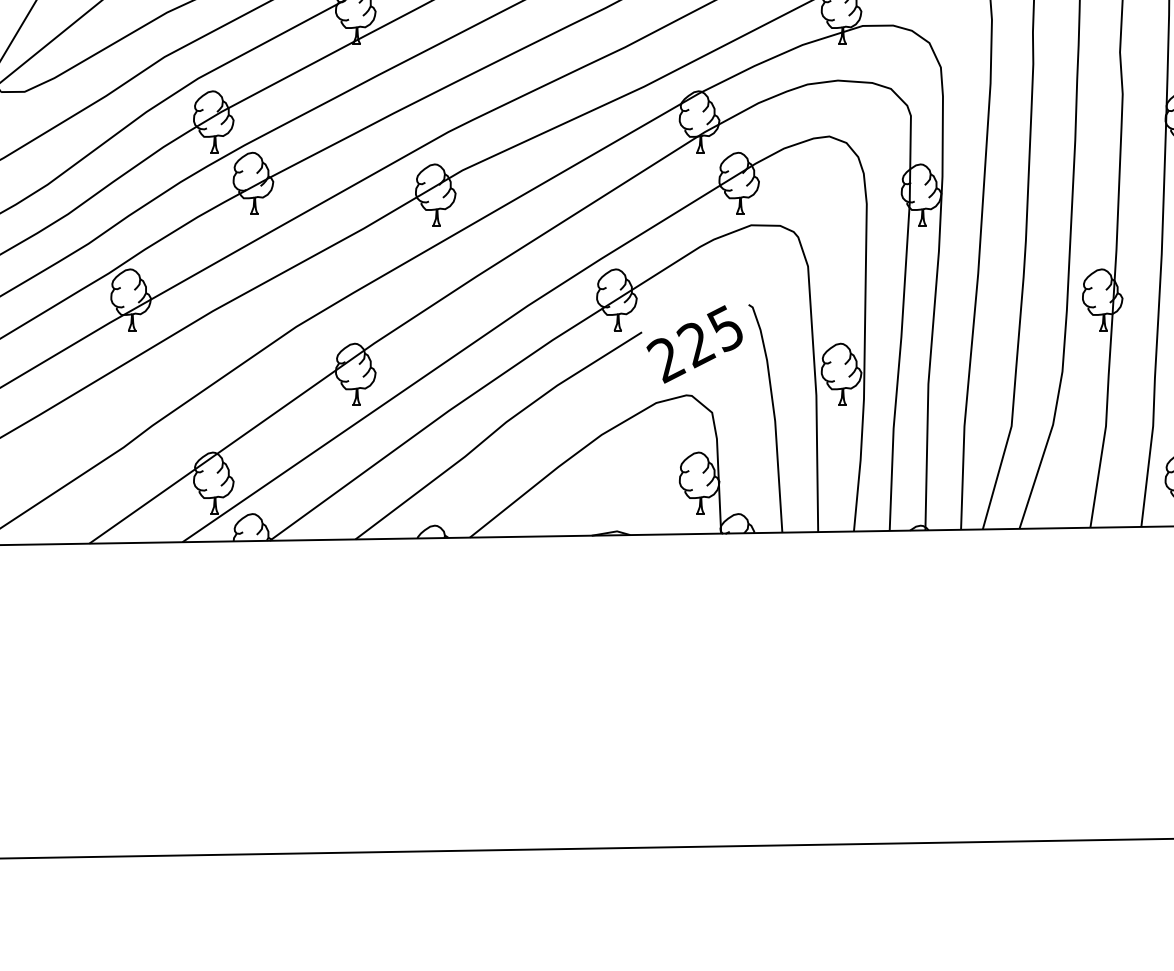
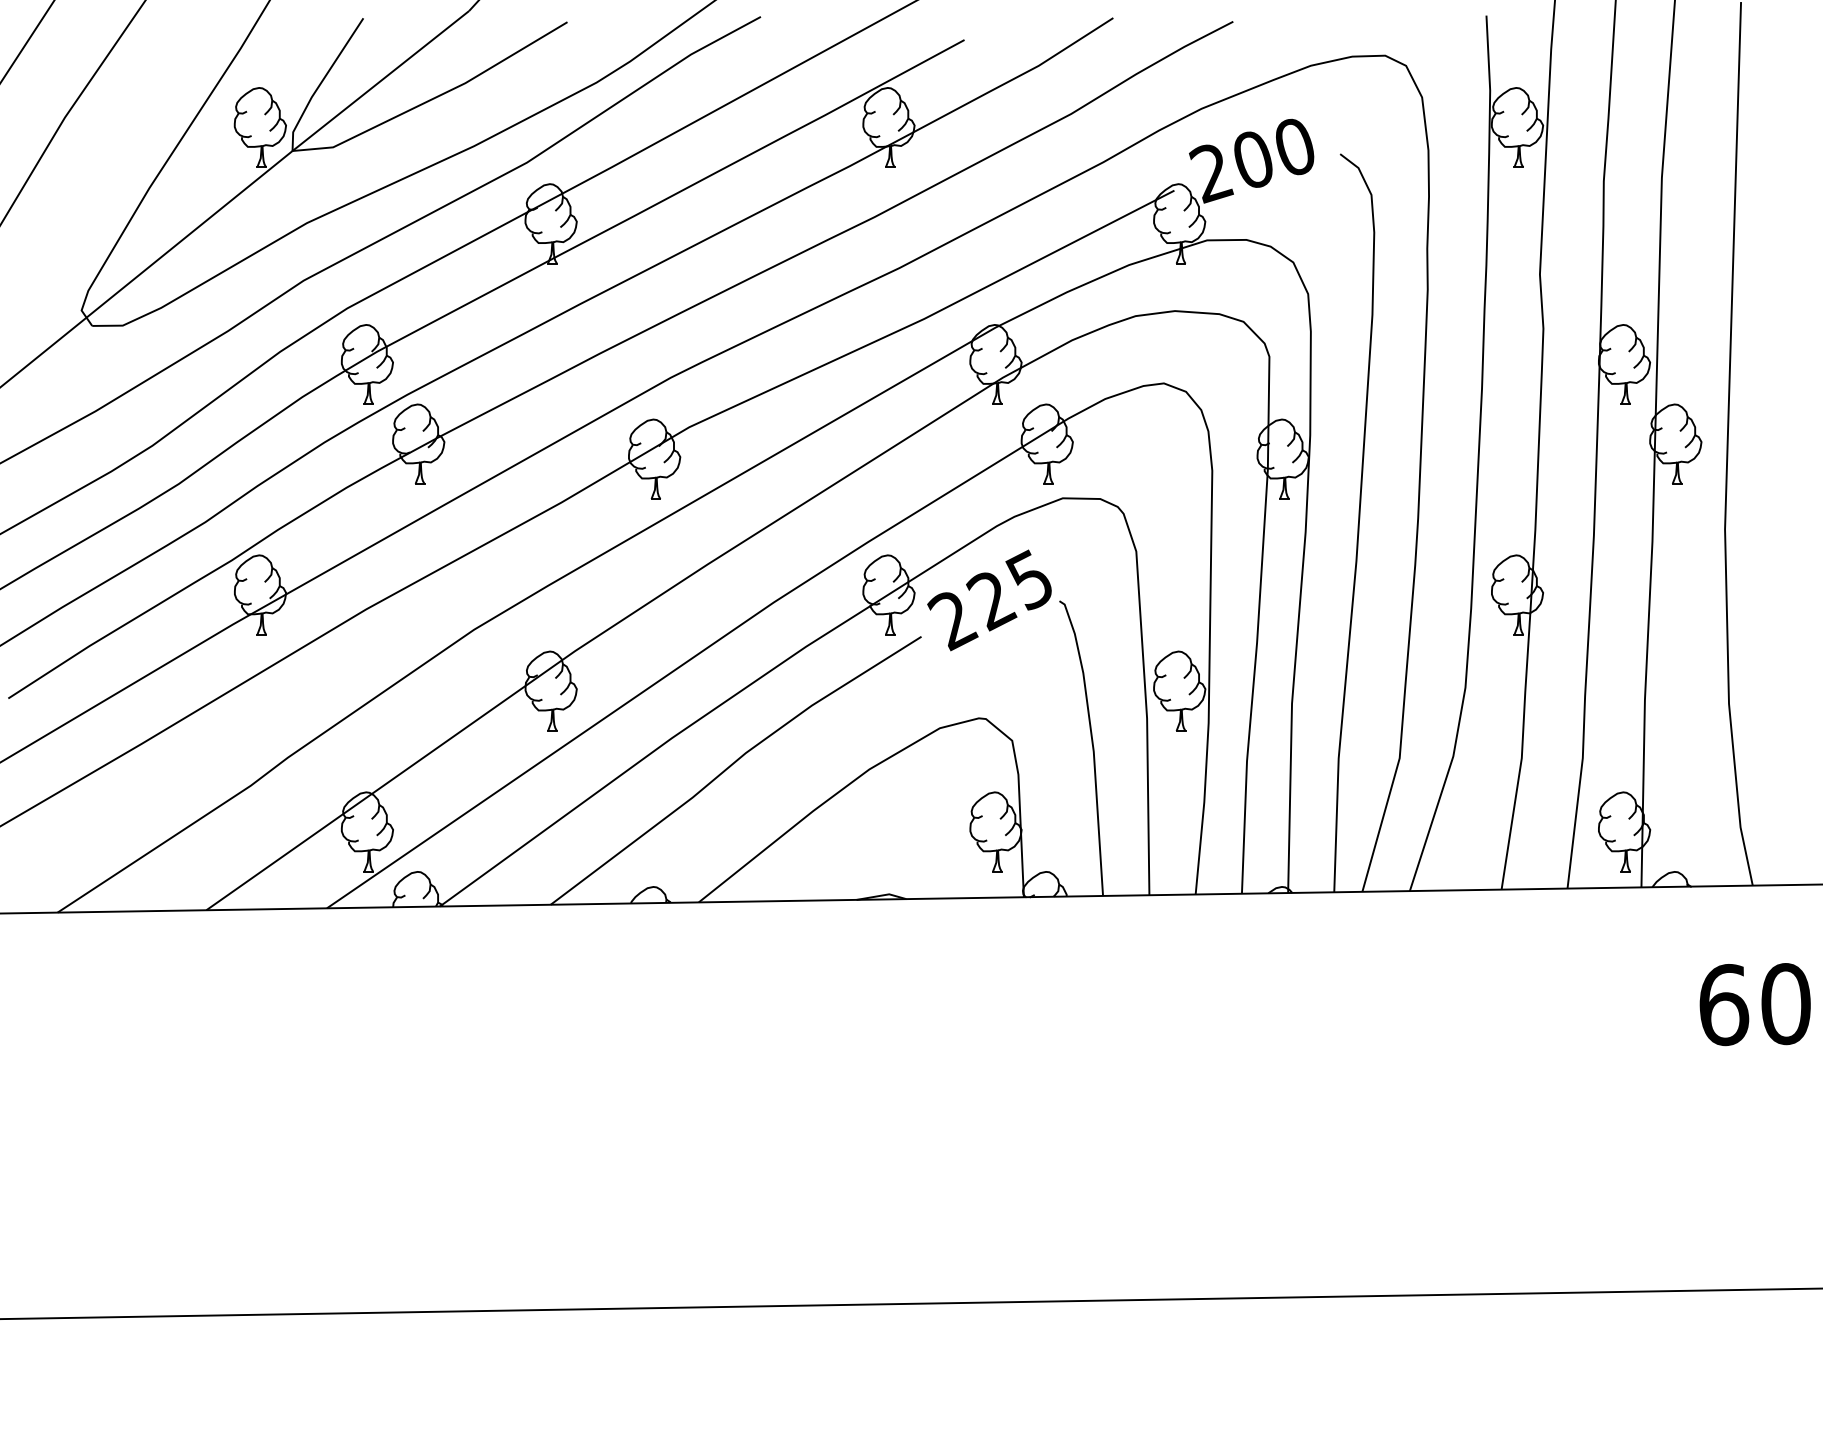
text: (694, 344) -> (989, 600), moved

